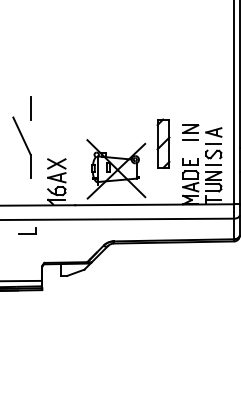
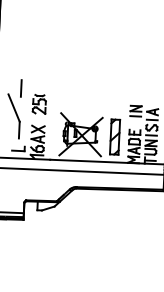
part: (56, 128) -> (39, 103), added
part: (163, 143) -> (115, 136), moved
part: (27, 230) -> (18, 148), moved

